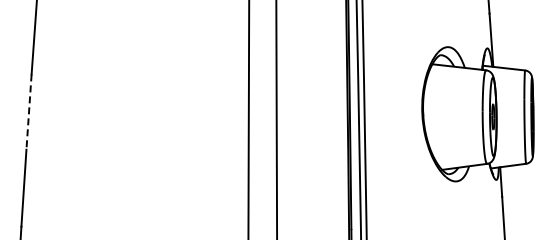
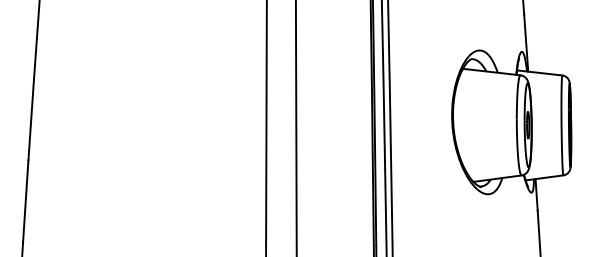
line: (29, 112) -> (31, 120), dashed -> solid

